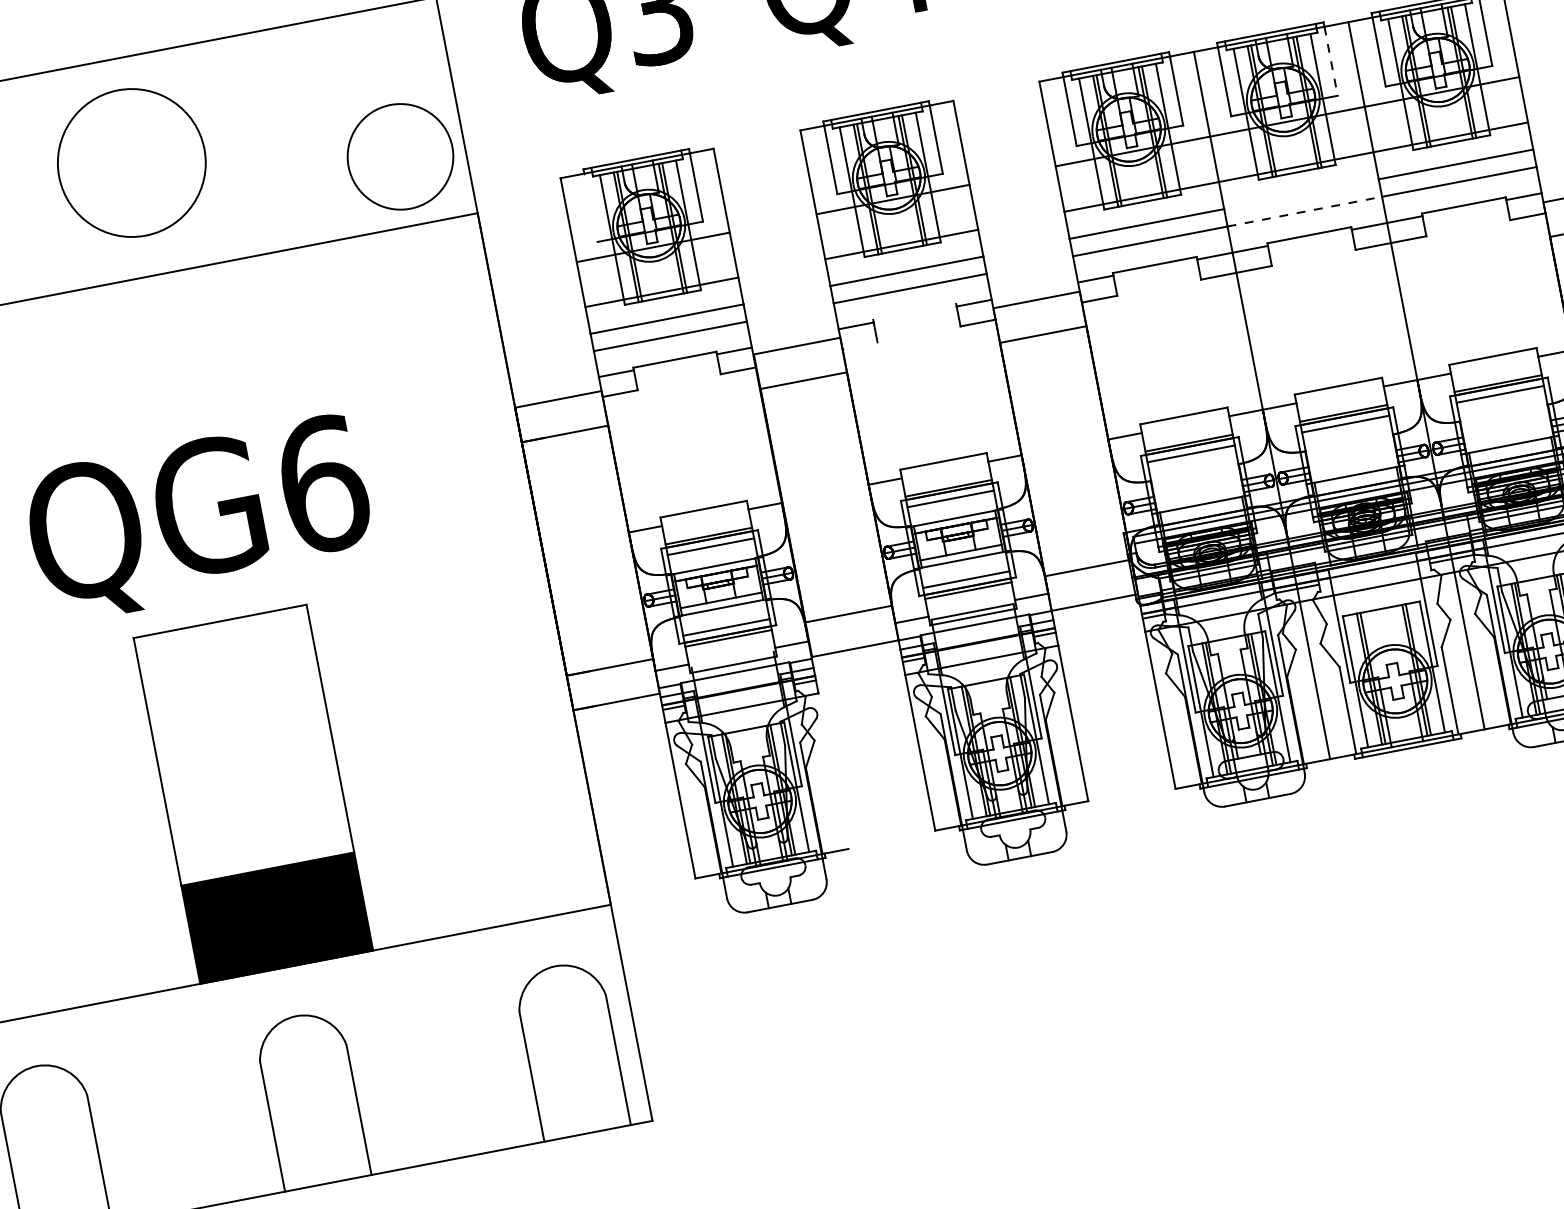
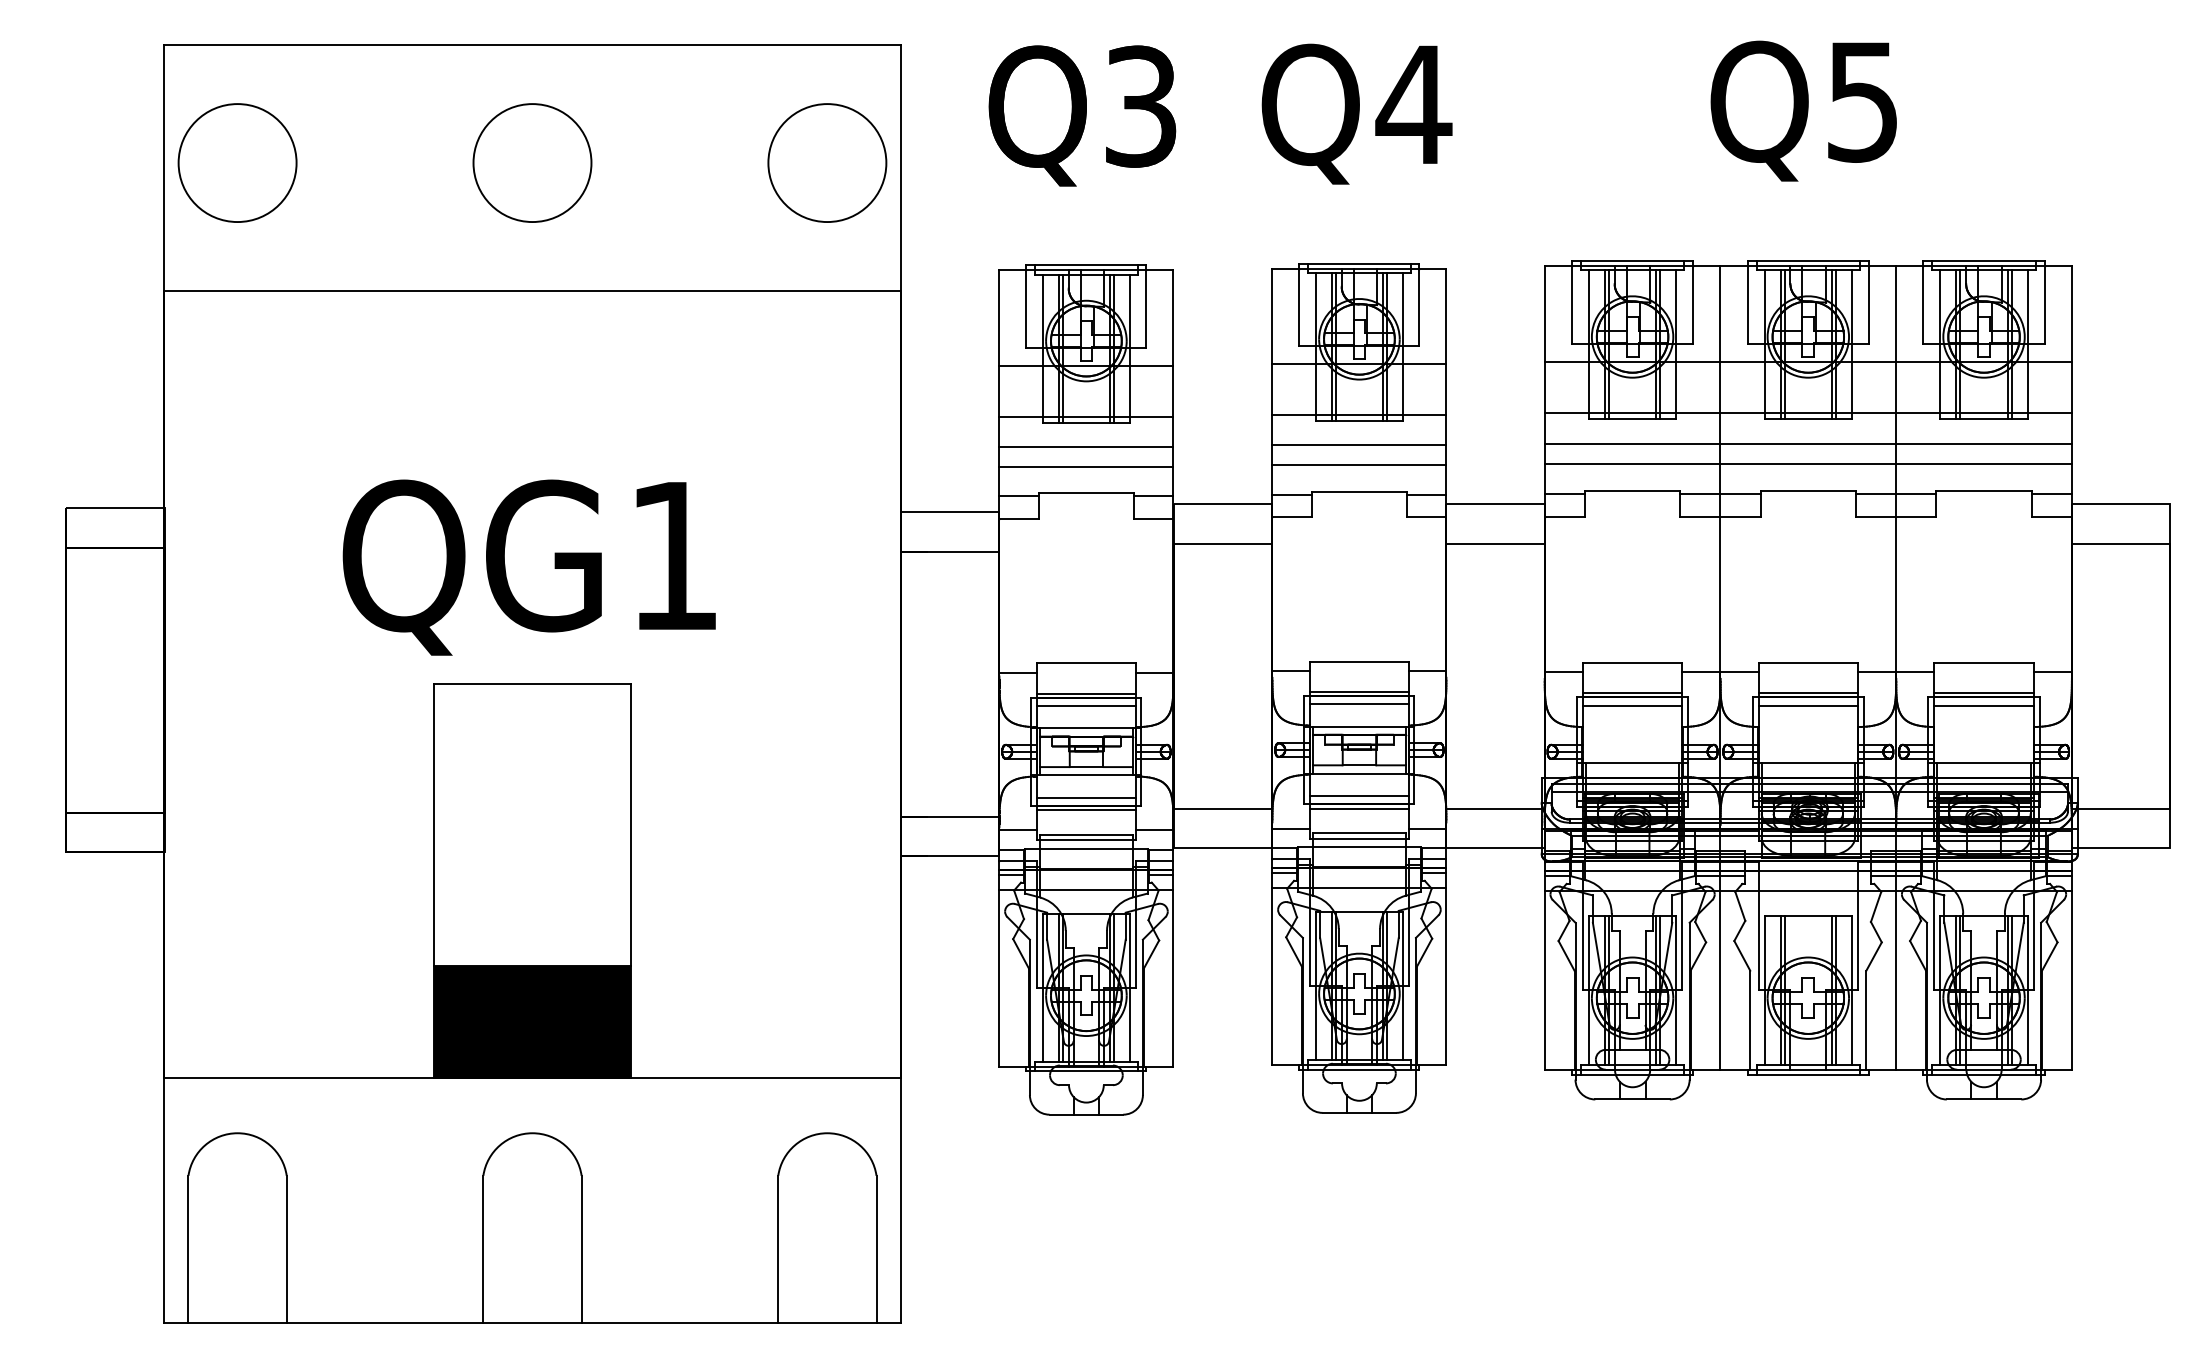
line: (1330, 62) -> (1868, 305), dashed -> solid
circle: (400, 156) -> (827, 162), moved
circle: (131, 162) -> (532, 162), size x0.71
line: (1301, 194) -> (1808, 444), added
line: (590, 207) -> (1026, 308), added
line: (1305, 212) -> (1808, 464), dashed -> solid
line: (914, 311) -> (1359, 491), added
line: (860, 346) -> (1292, 517), added
text: (324, 483) -> (675, 555), QG6 -> QG1
line: (732, 659) -> (1086, 834), added
line: (833, 770) -> (1173, 977), added

